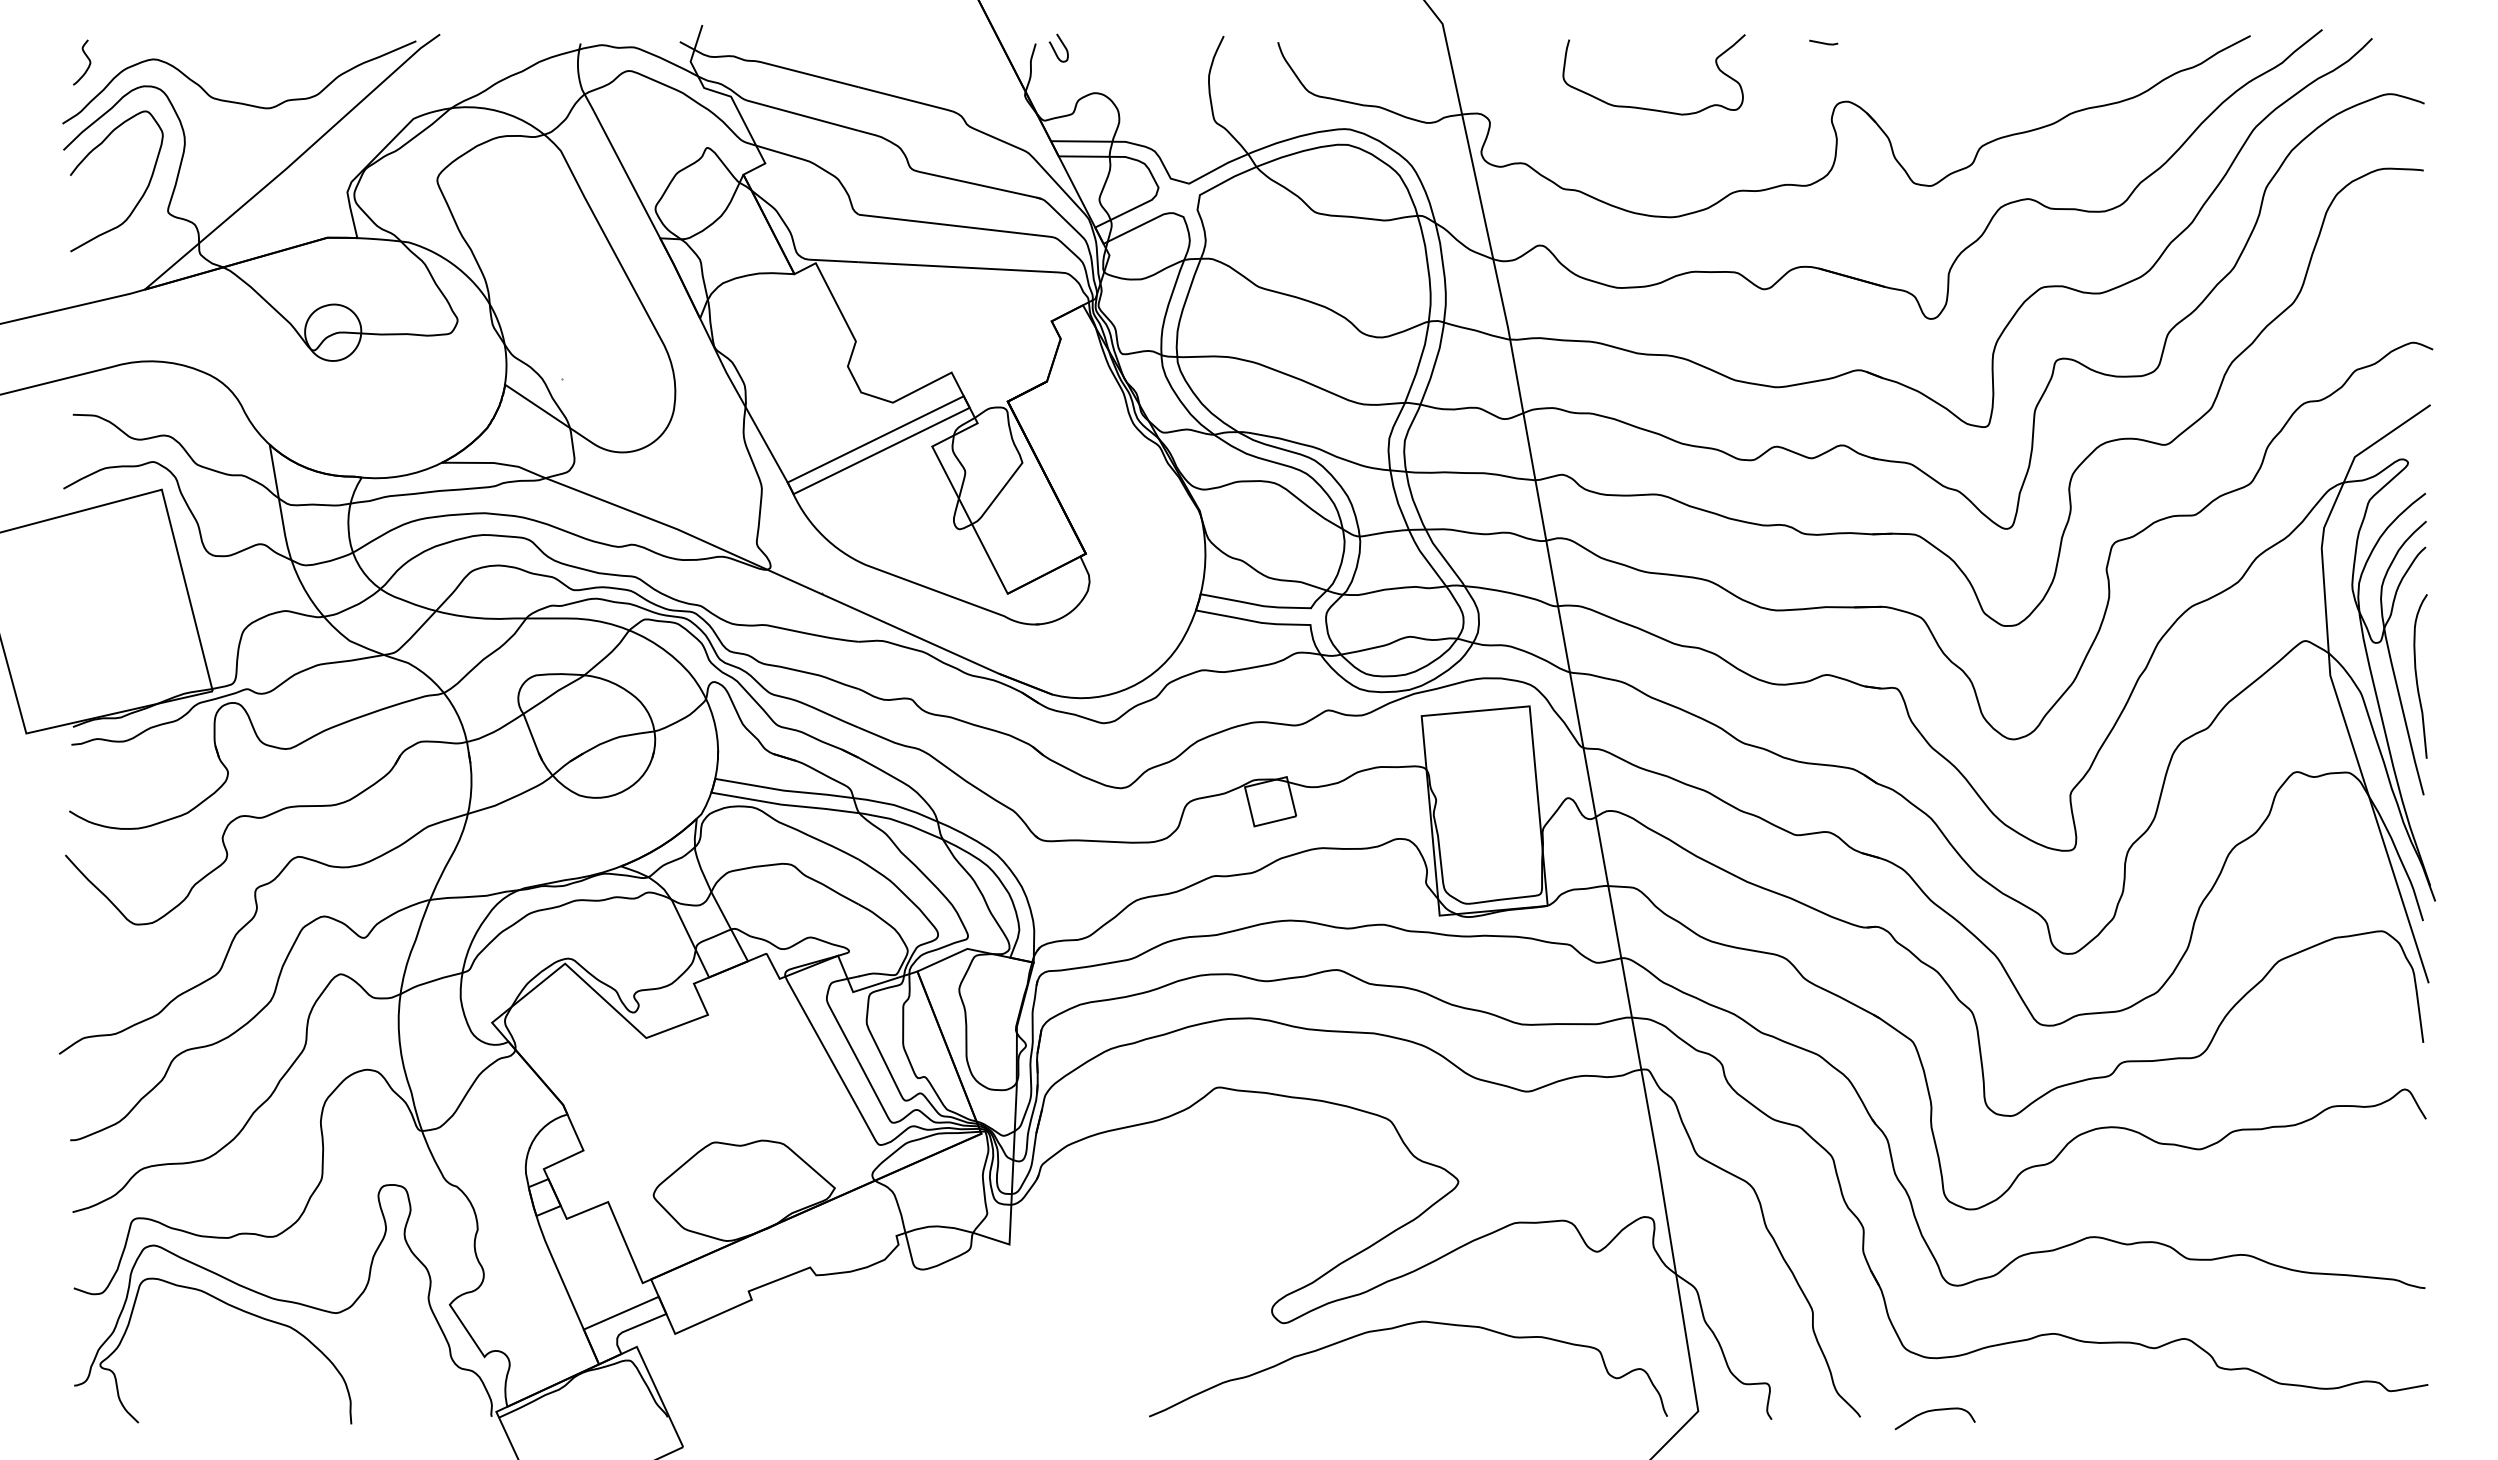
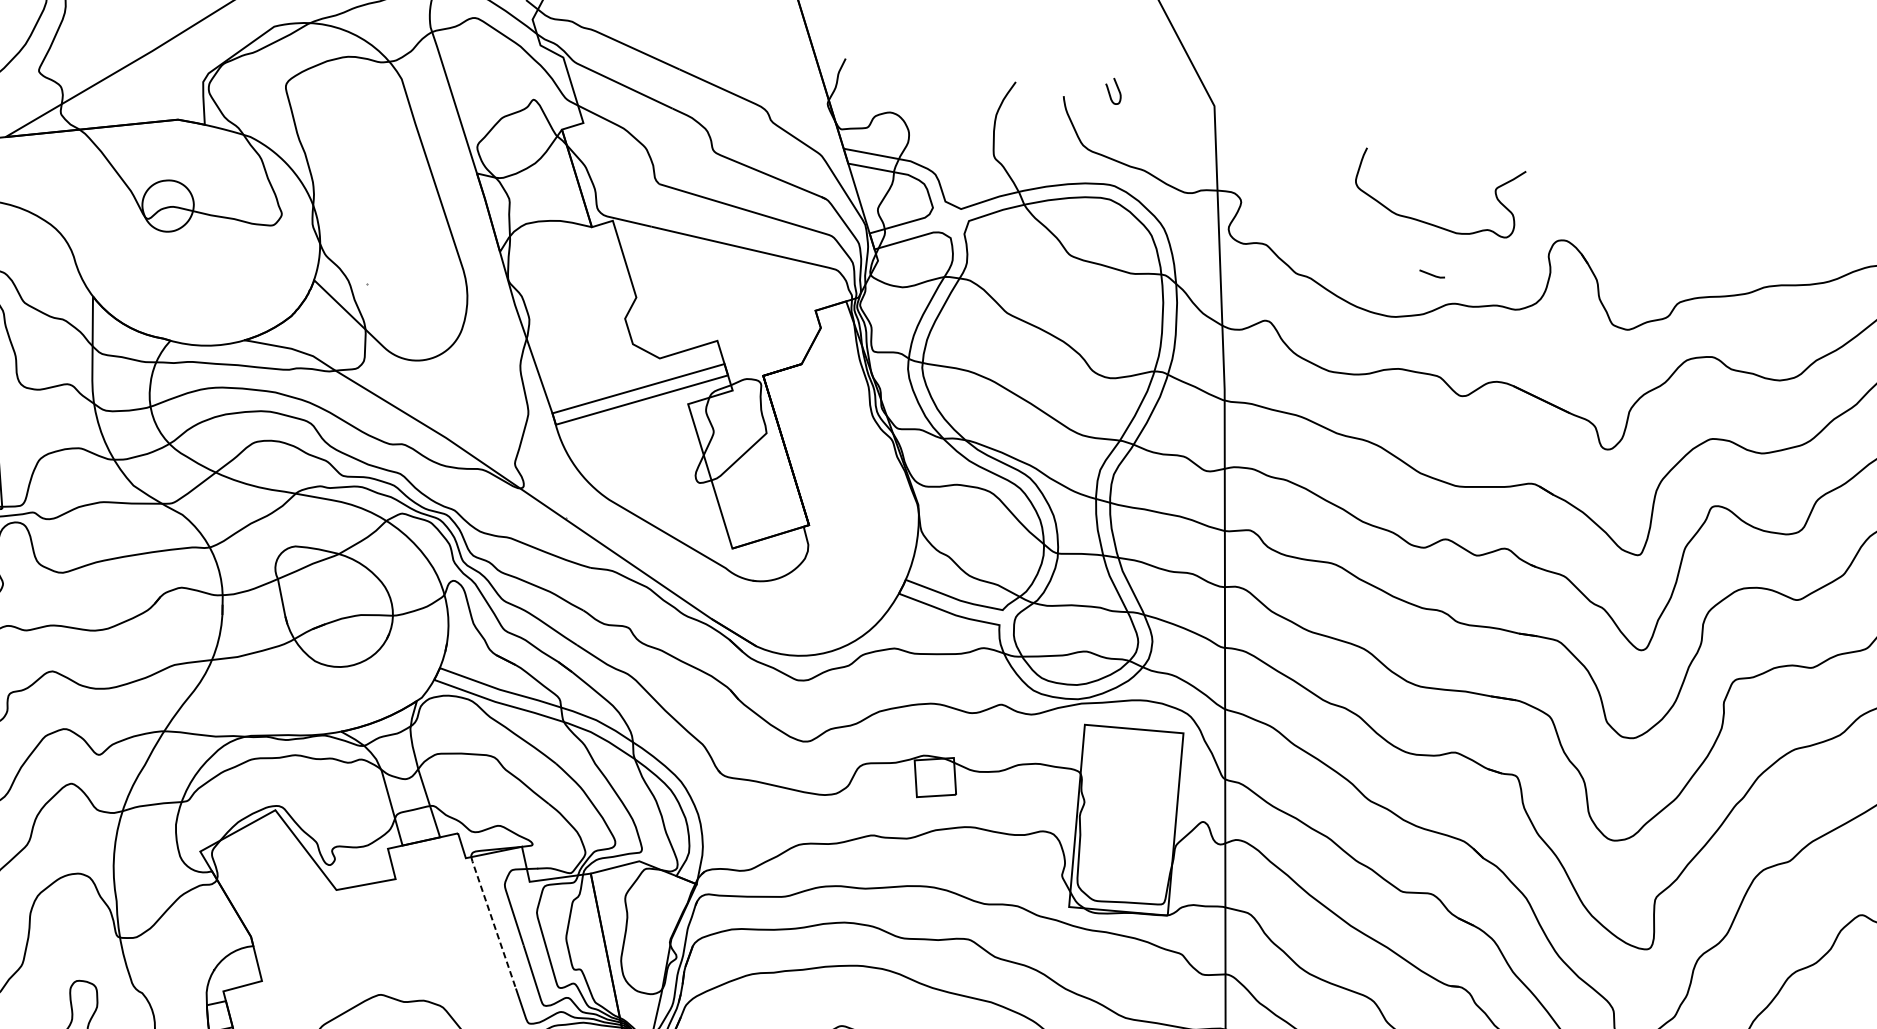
line: (1823, 42) -> (1432, 274), moved
curve: (1054, 48) -> (1109, 90), moved
curve: (1650, 108) -> (1429, 222), moved
line: (821, 1042) -> (493, 922), solid -> dashed

